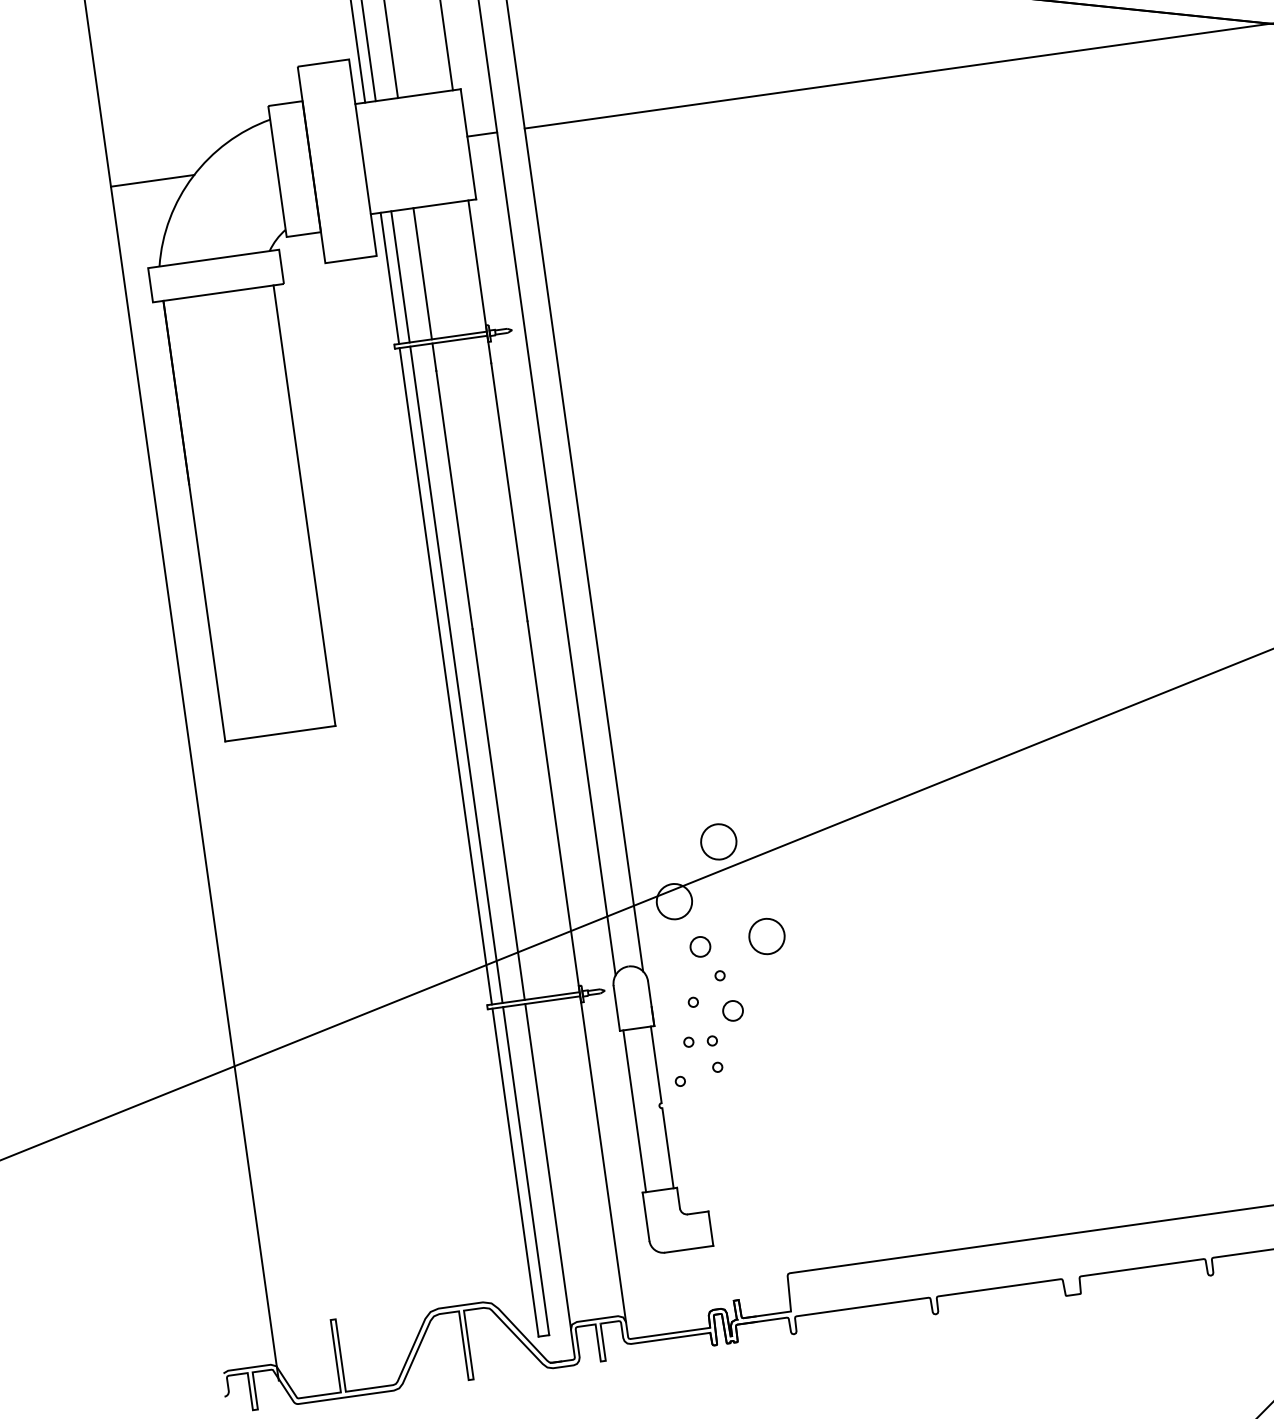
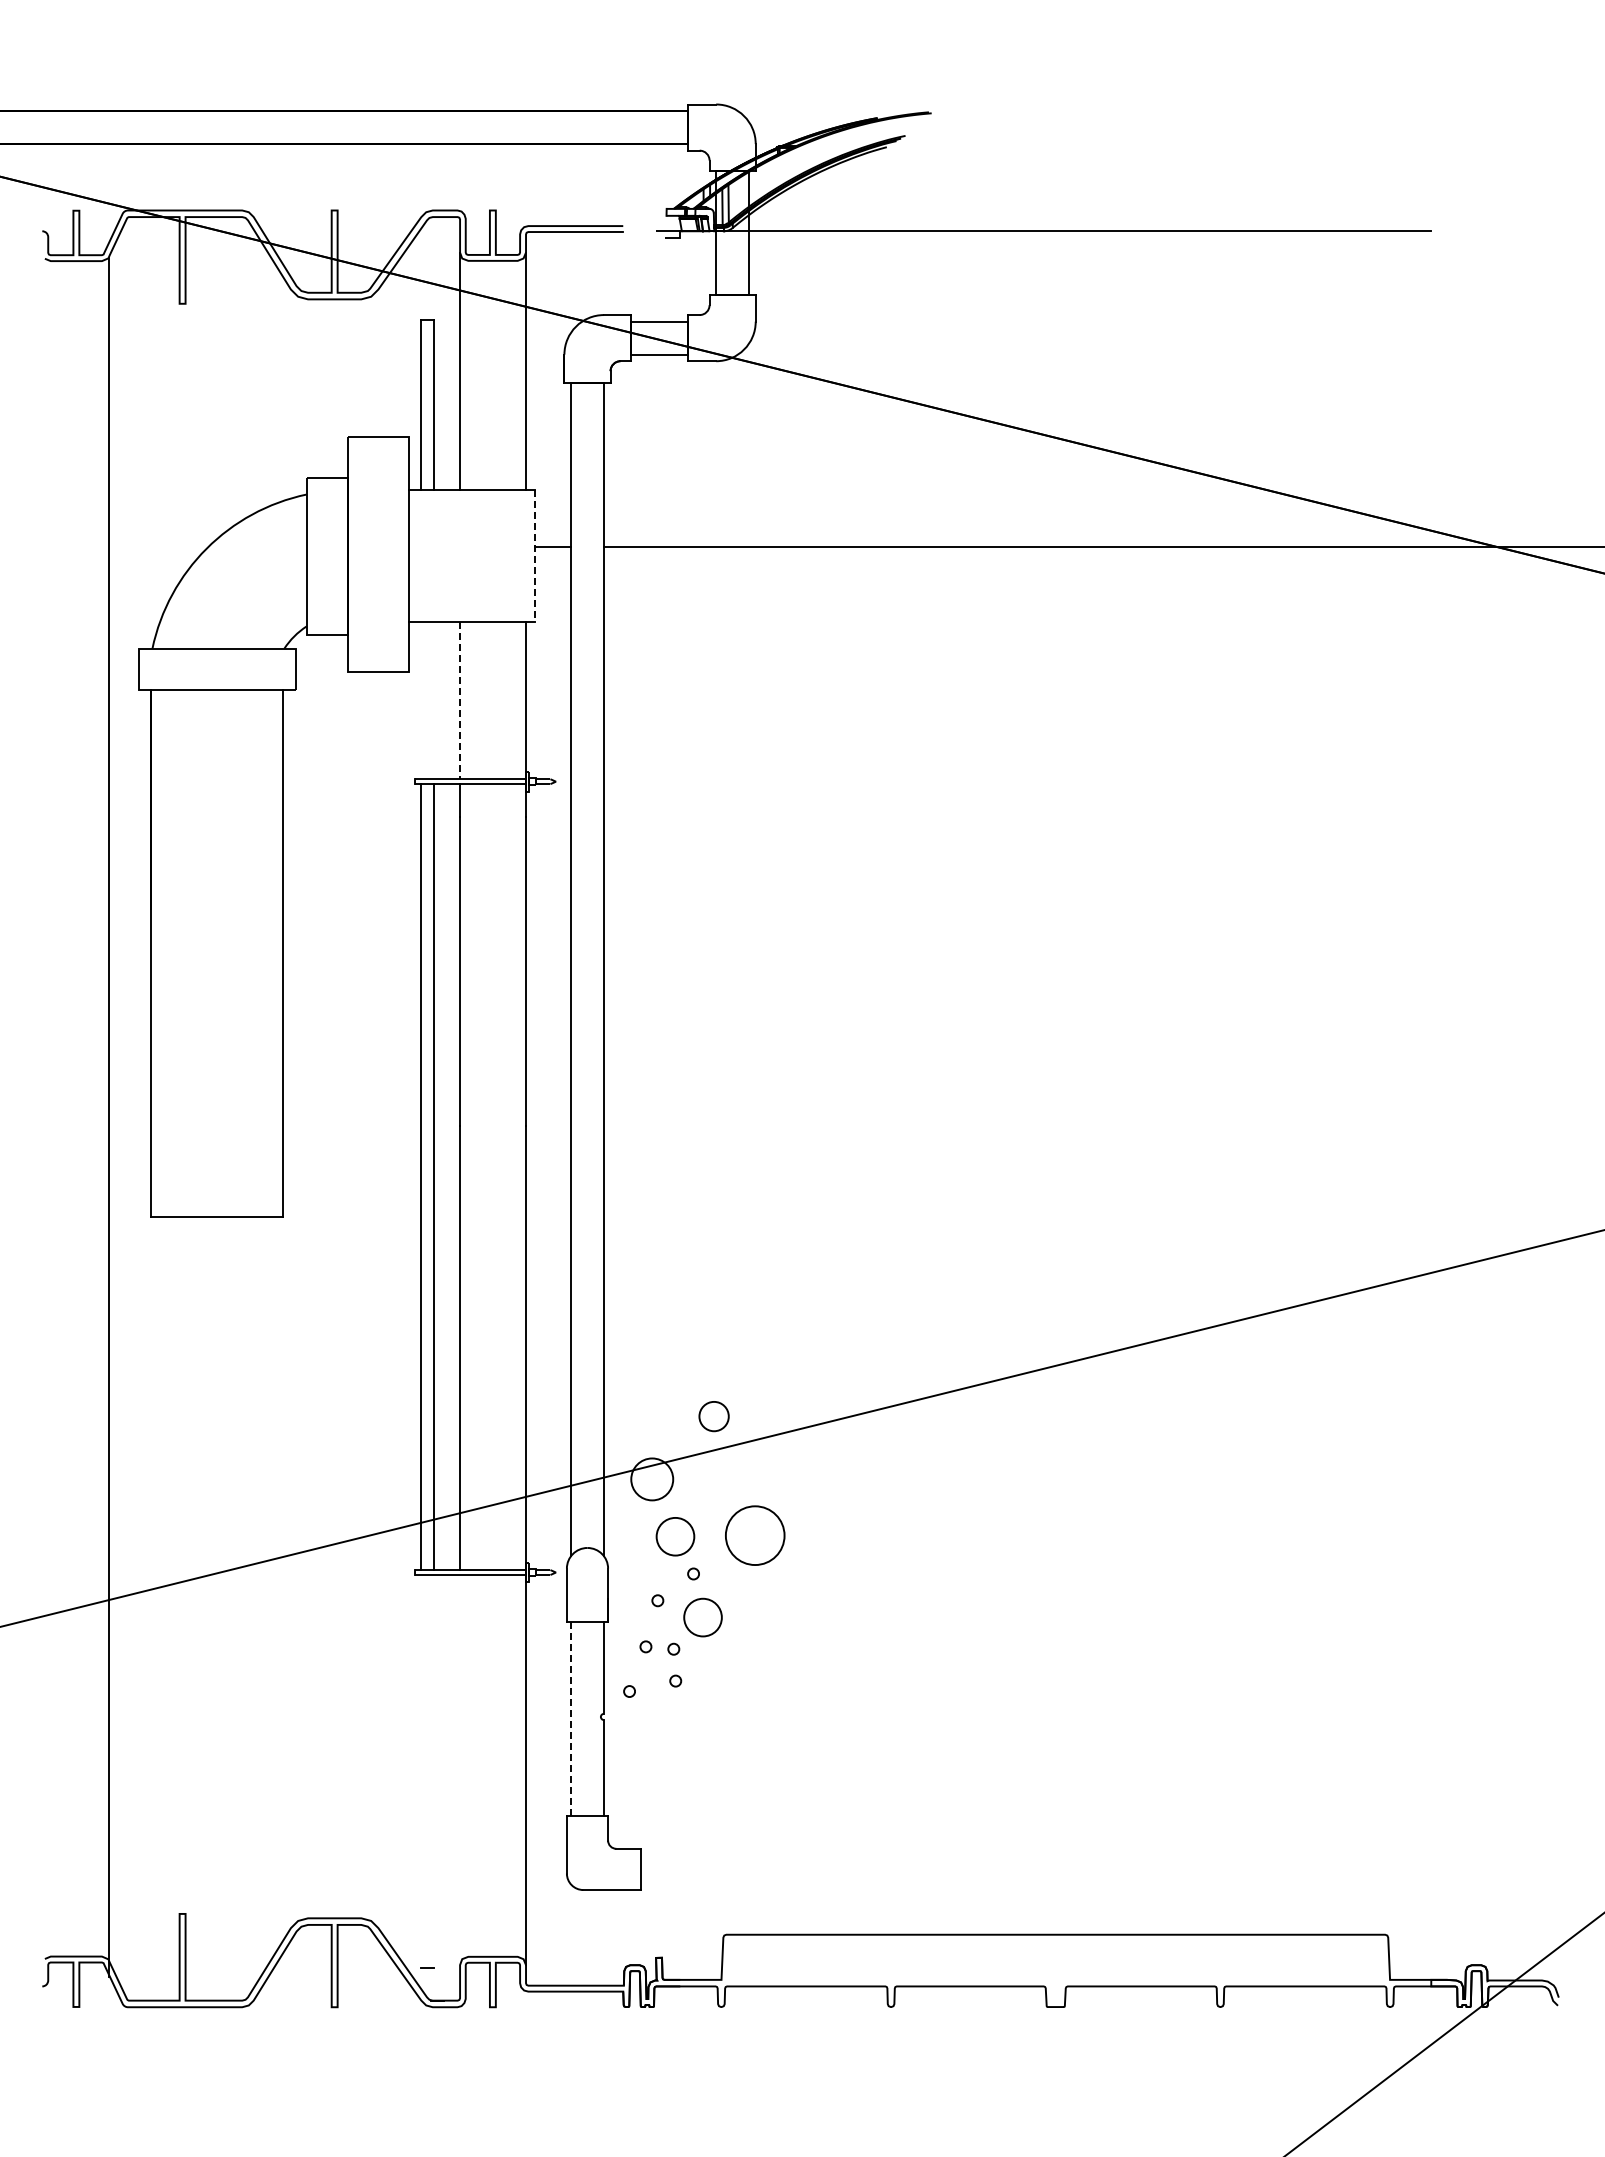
line: (468, 144) -> (535, 556), solid -> dashed
line: (152, 180) -> (158, 546), removed
line: (422, 273) -> (460, 700), solid -> dashed
line: (400, 276) -> (433, 700), removed
line: (389, 278) -> (420, 700), removed
circle: (718, 841) -> (713, 1416), size x0.7
circle: (766, 936) -> (754, 1535), size x1.4
circle: (699, 946) -> (674, 1536), size x1.6
circle: (732, 1010) -> (702, 1616), size x1.6
line: (635, 1111) -> (571, 1719), solid -> dashed
line: (548, 1166) -> (460, 1769), removed
line: (526, 1171) -> (433, 1771), removed
line: (515, 1172) -> (420, 1771), removed

